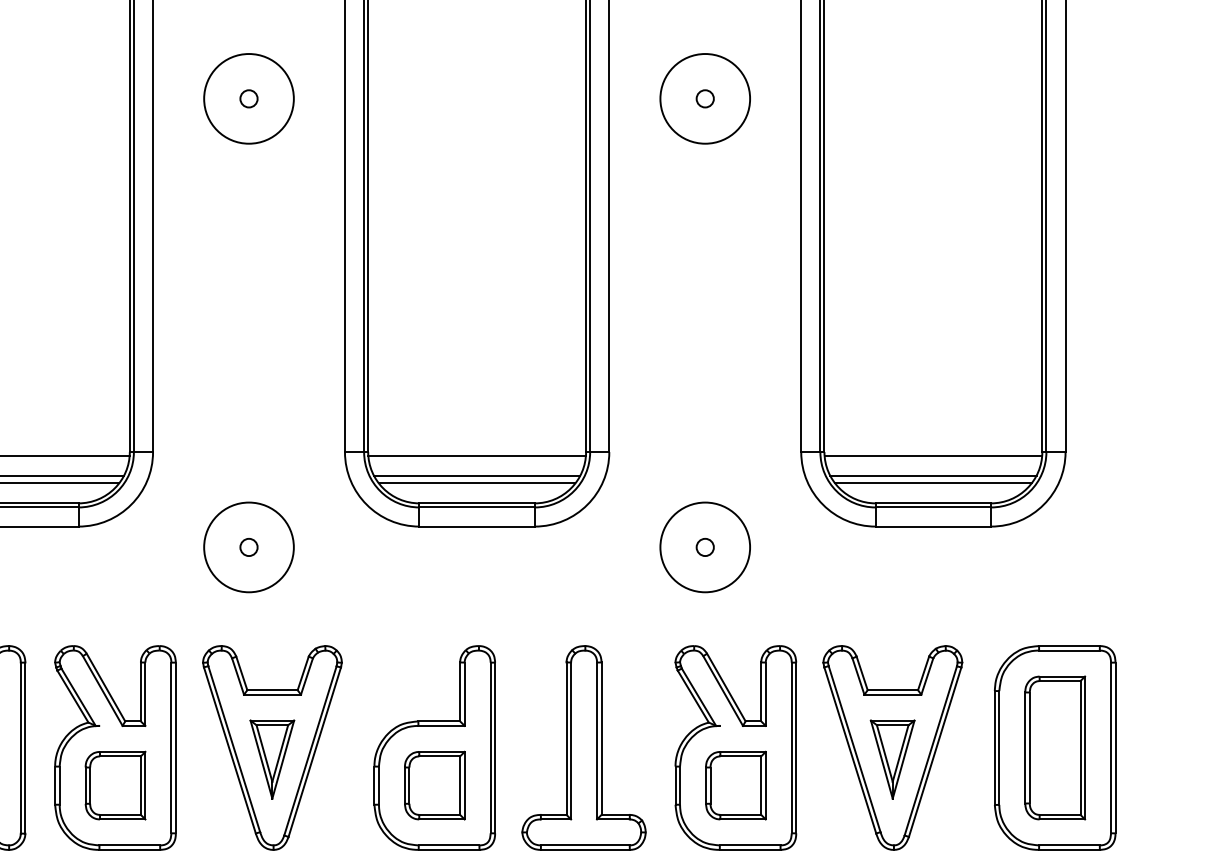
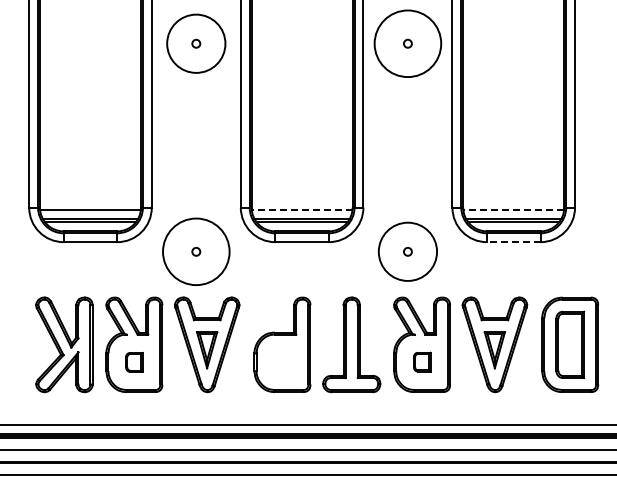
circle: (249, 98) -> (196, 43), size x1.4
circle: (704, 98) -> (407, 43), size x1.6
line: (475, 456) -> (301, 209), solid -> dashed
line: (932, 456) -> (513, 209), solid -> dashed
line: (932, 527) -> (513, 242), solid -> dashed
circle: (249, 546) -> (196, 251), size x1.6
circle: (704, 546) -> (407, 251), size x1.4
part: (736, 783) -> (422, 361), size x0.6
part: (115, 786) -> (134, 362), size x0.6
part: (434, 786) -> (282, 362), removed

